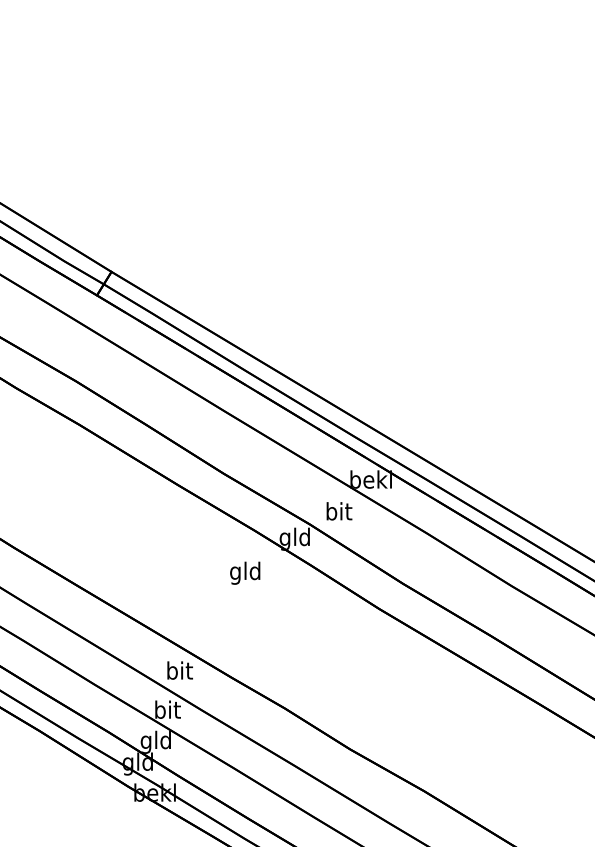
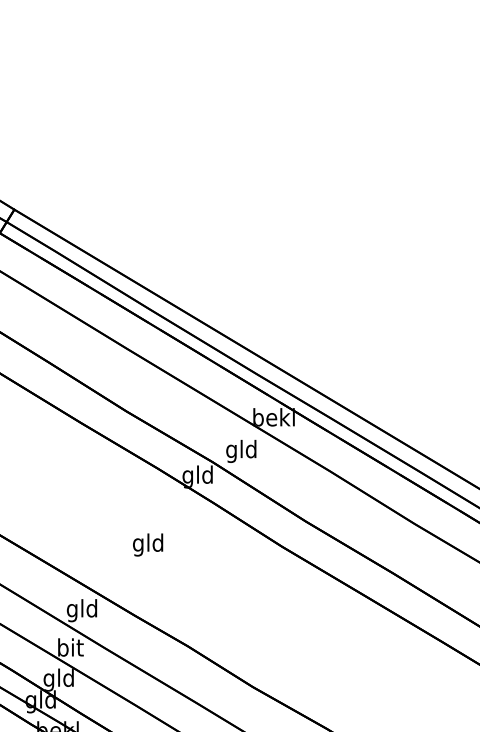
text: (338, 513) -> (241, 451), bit -> gld
text: (245, 572) -> (148, 544), moved
text: (179, 672) -> (82, 610), bit -> gld

